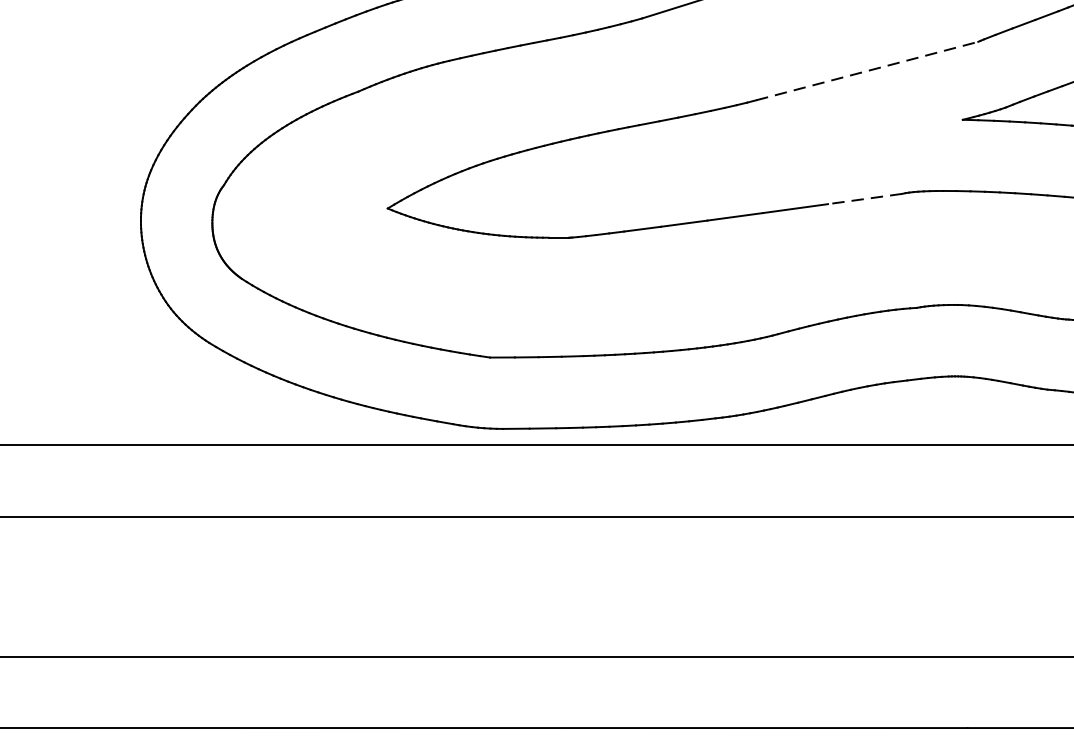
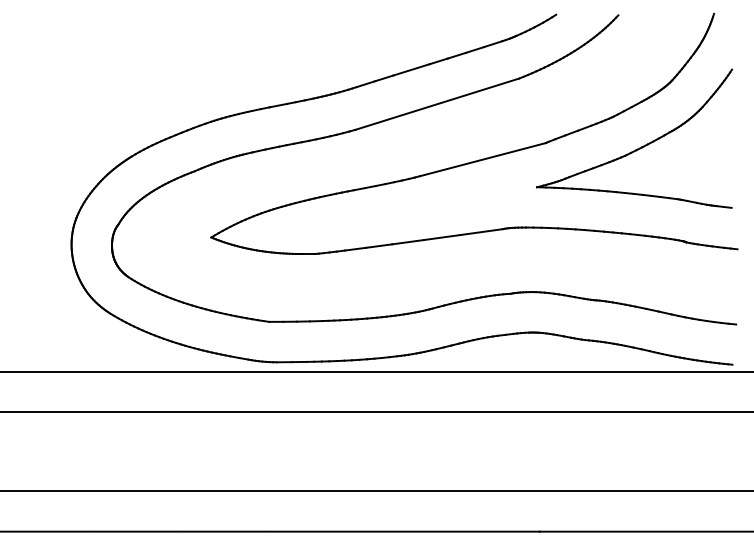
line: (868, 70) -> (483, 159), dashed -> solid
line: (864, 199) -> (481, 232), dashed -> solid

